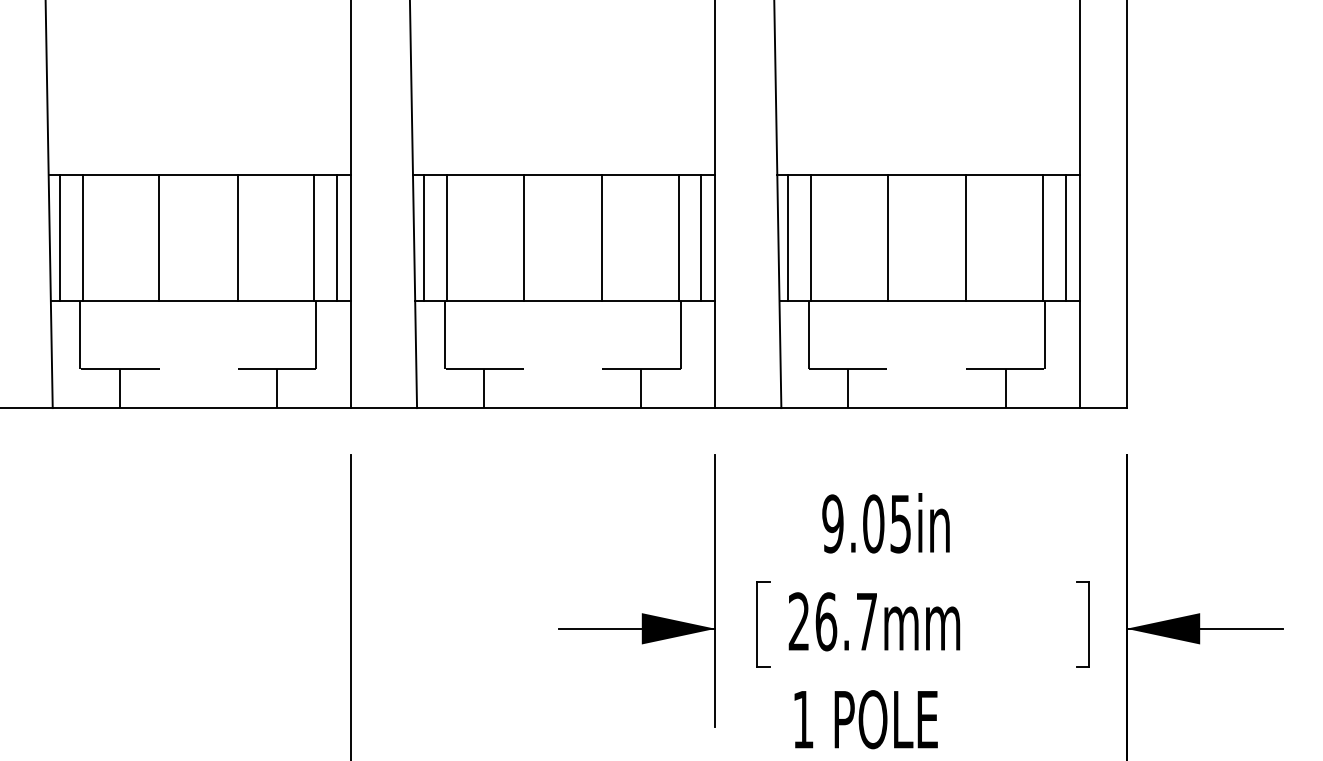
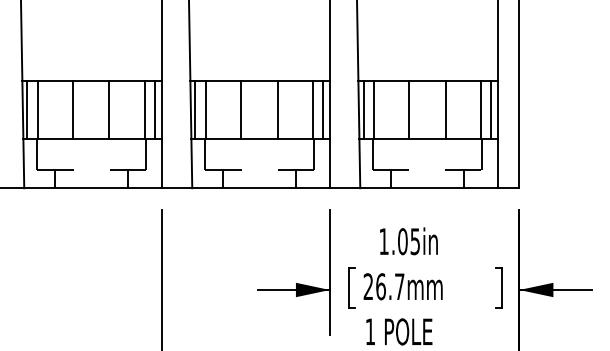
text: (831, 523) -> (383, 241), 9.05in -> 1.05in

